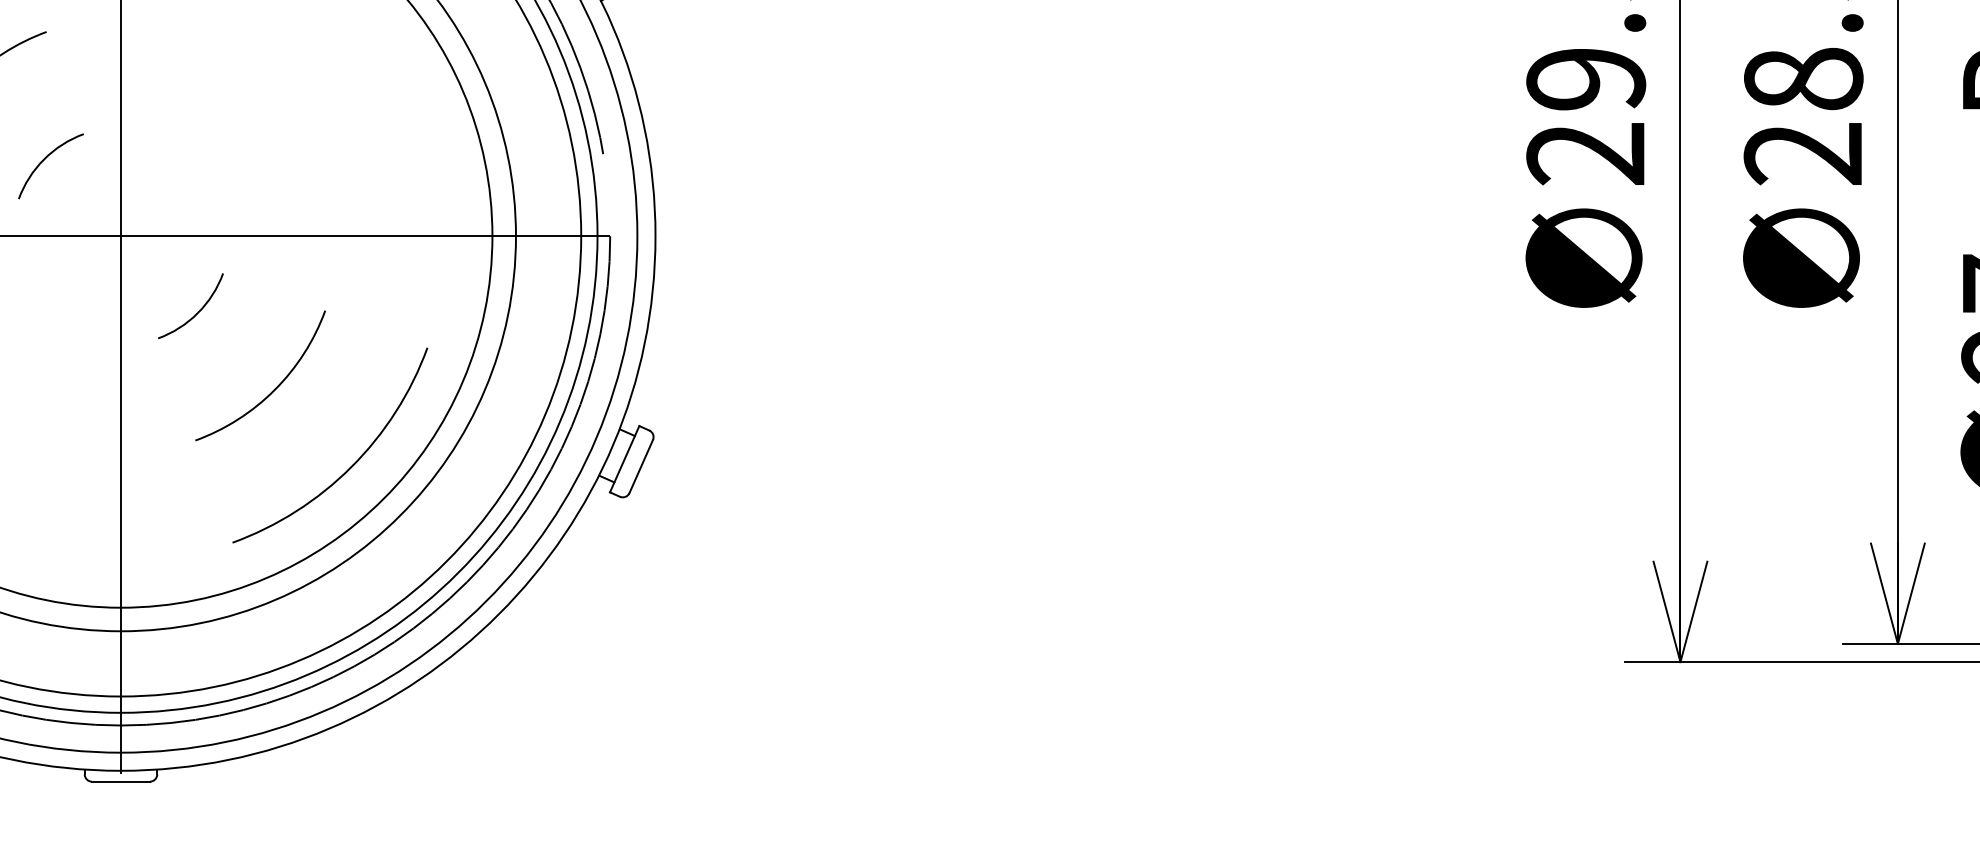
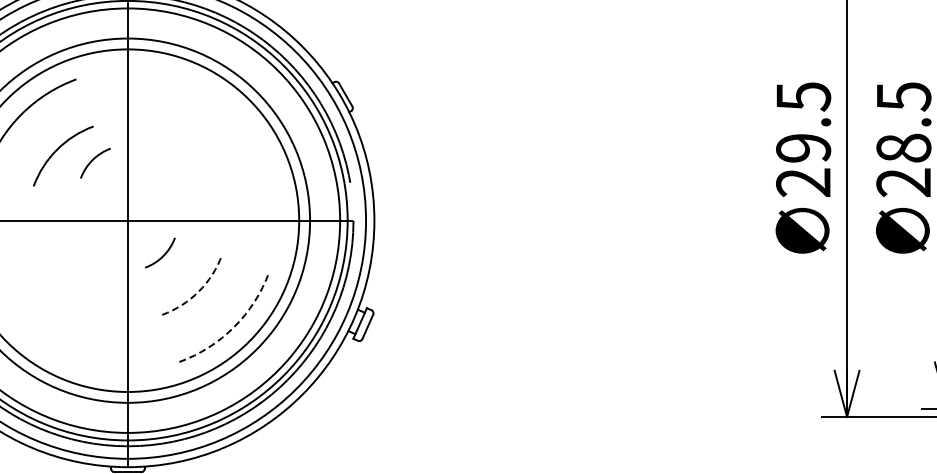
arc: (46, 159) -> (93, 160), moved
arc: (274, 389) -> (198, 291), solid -> dashed
arc: (352, 467) -> (234, 327), solid -> dashed

